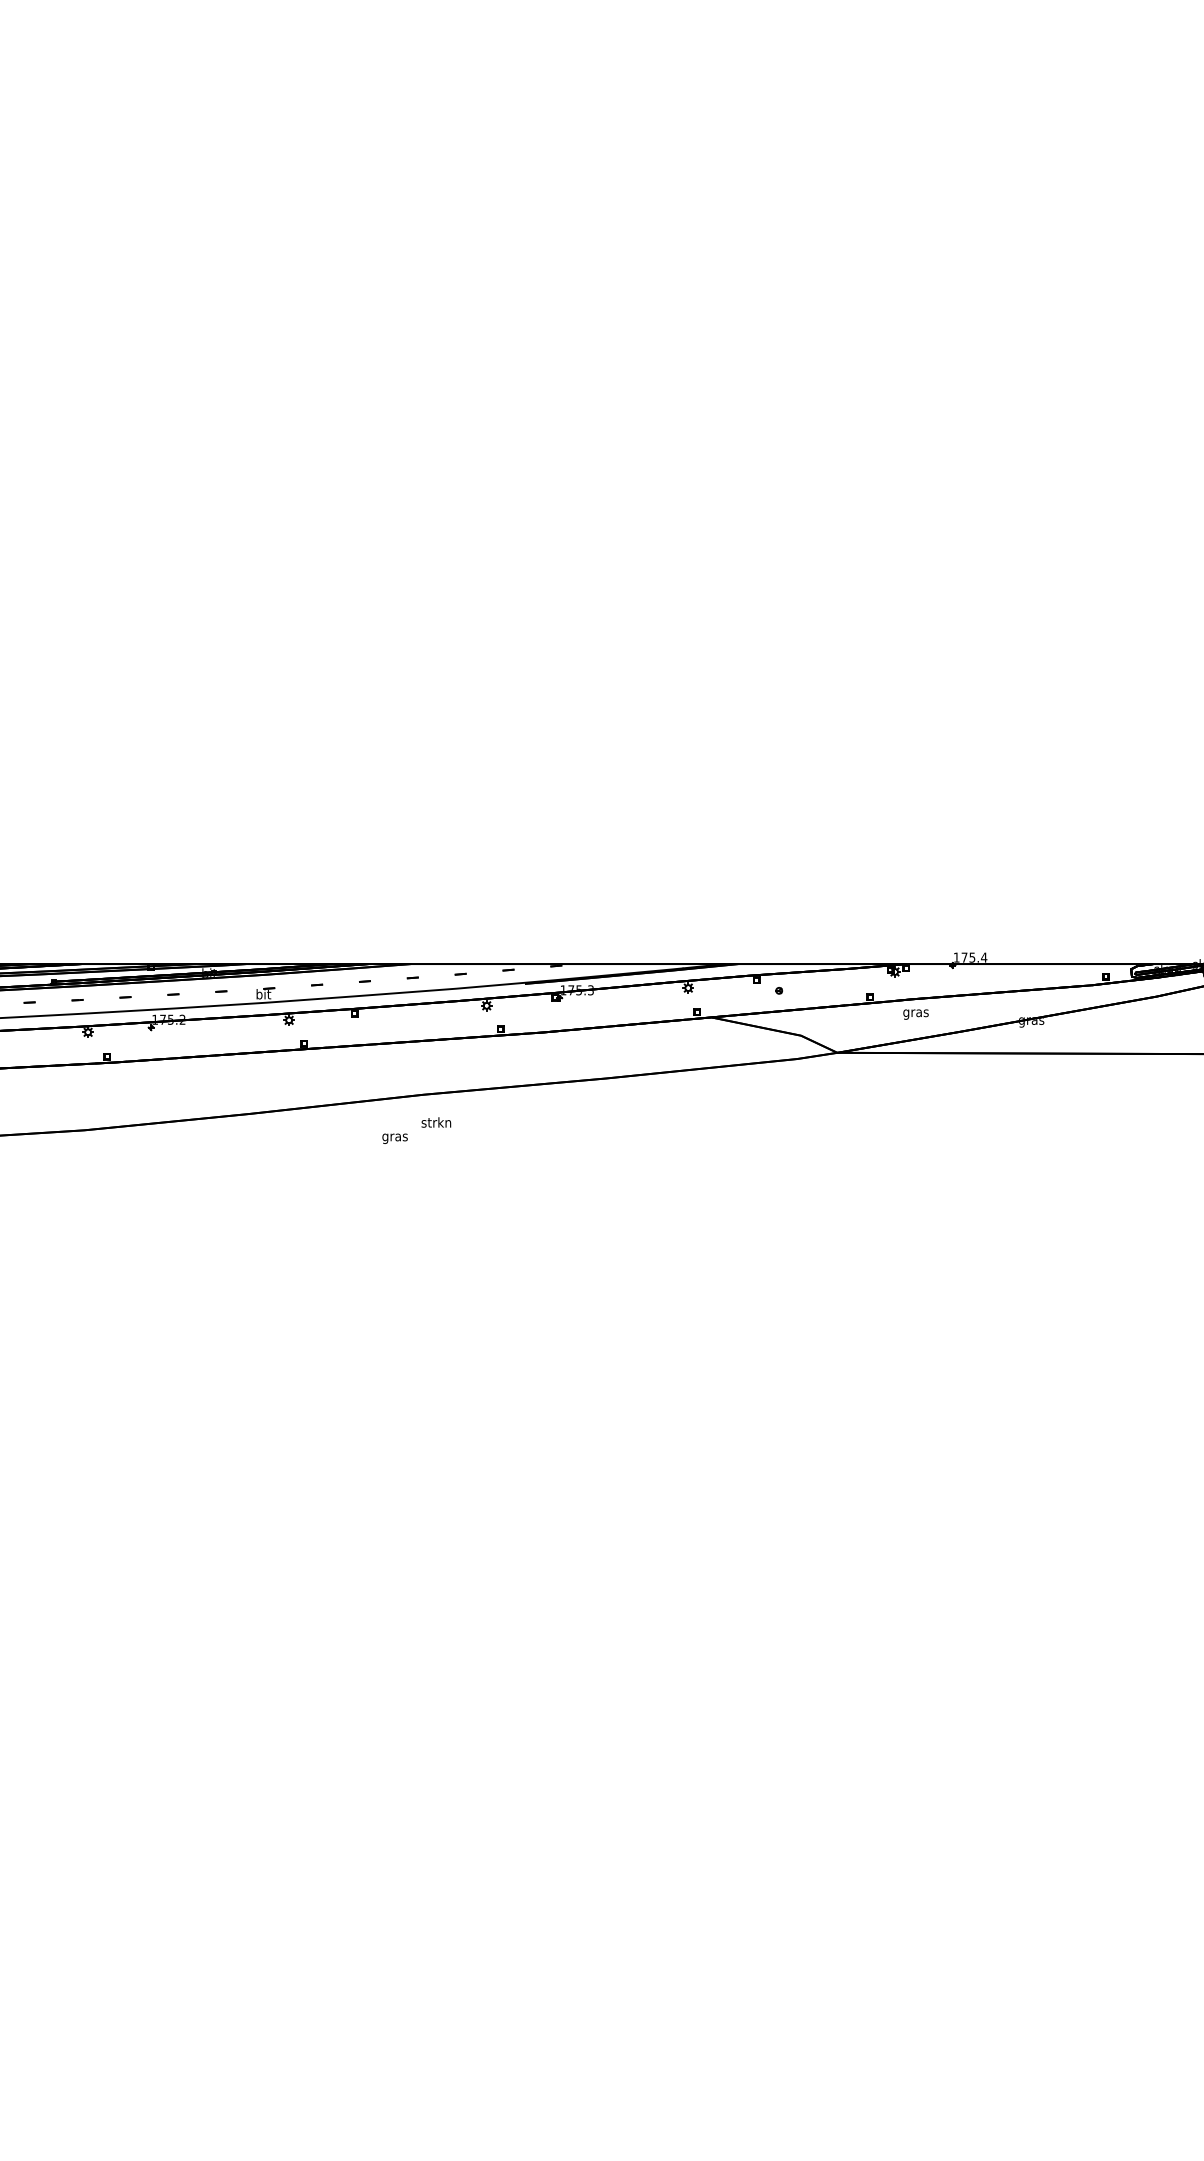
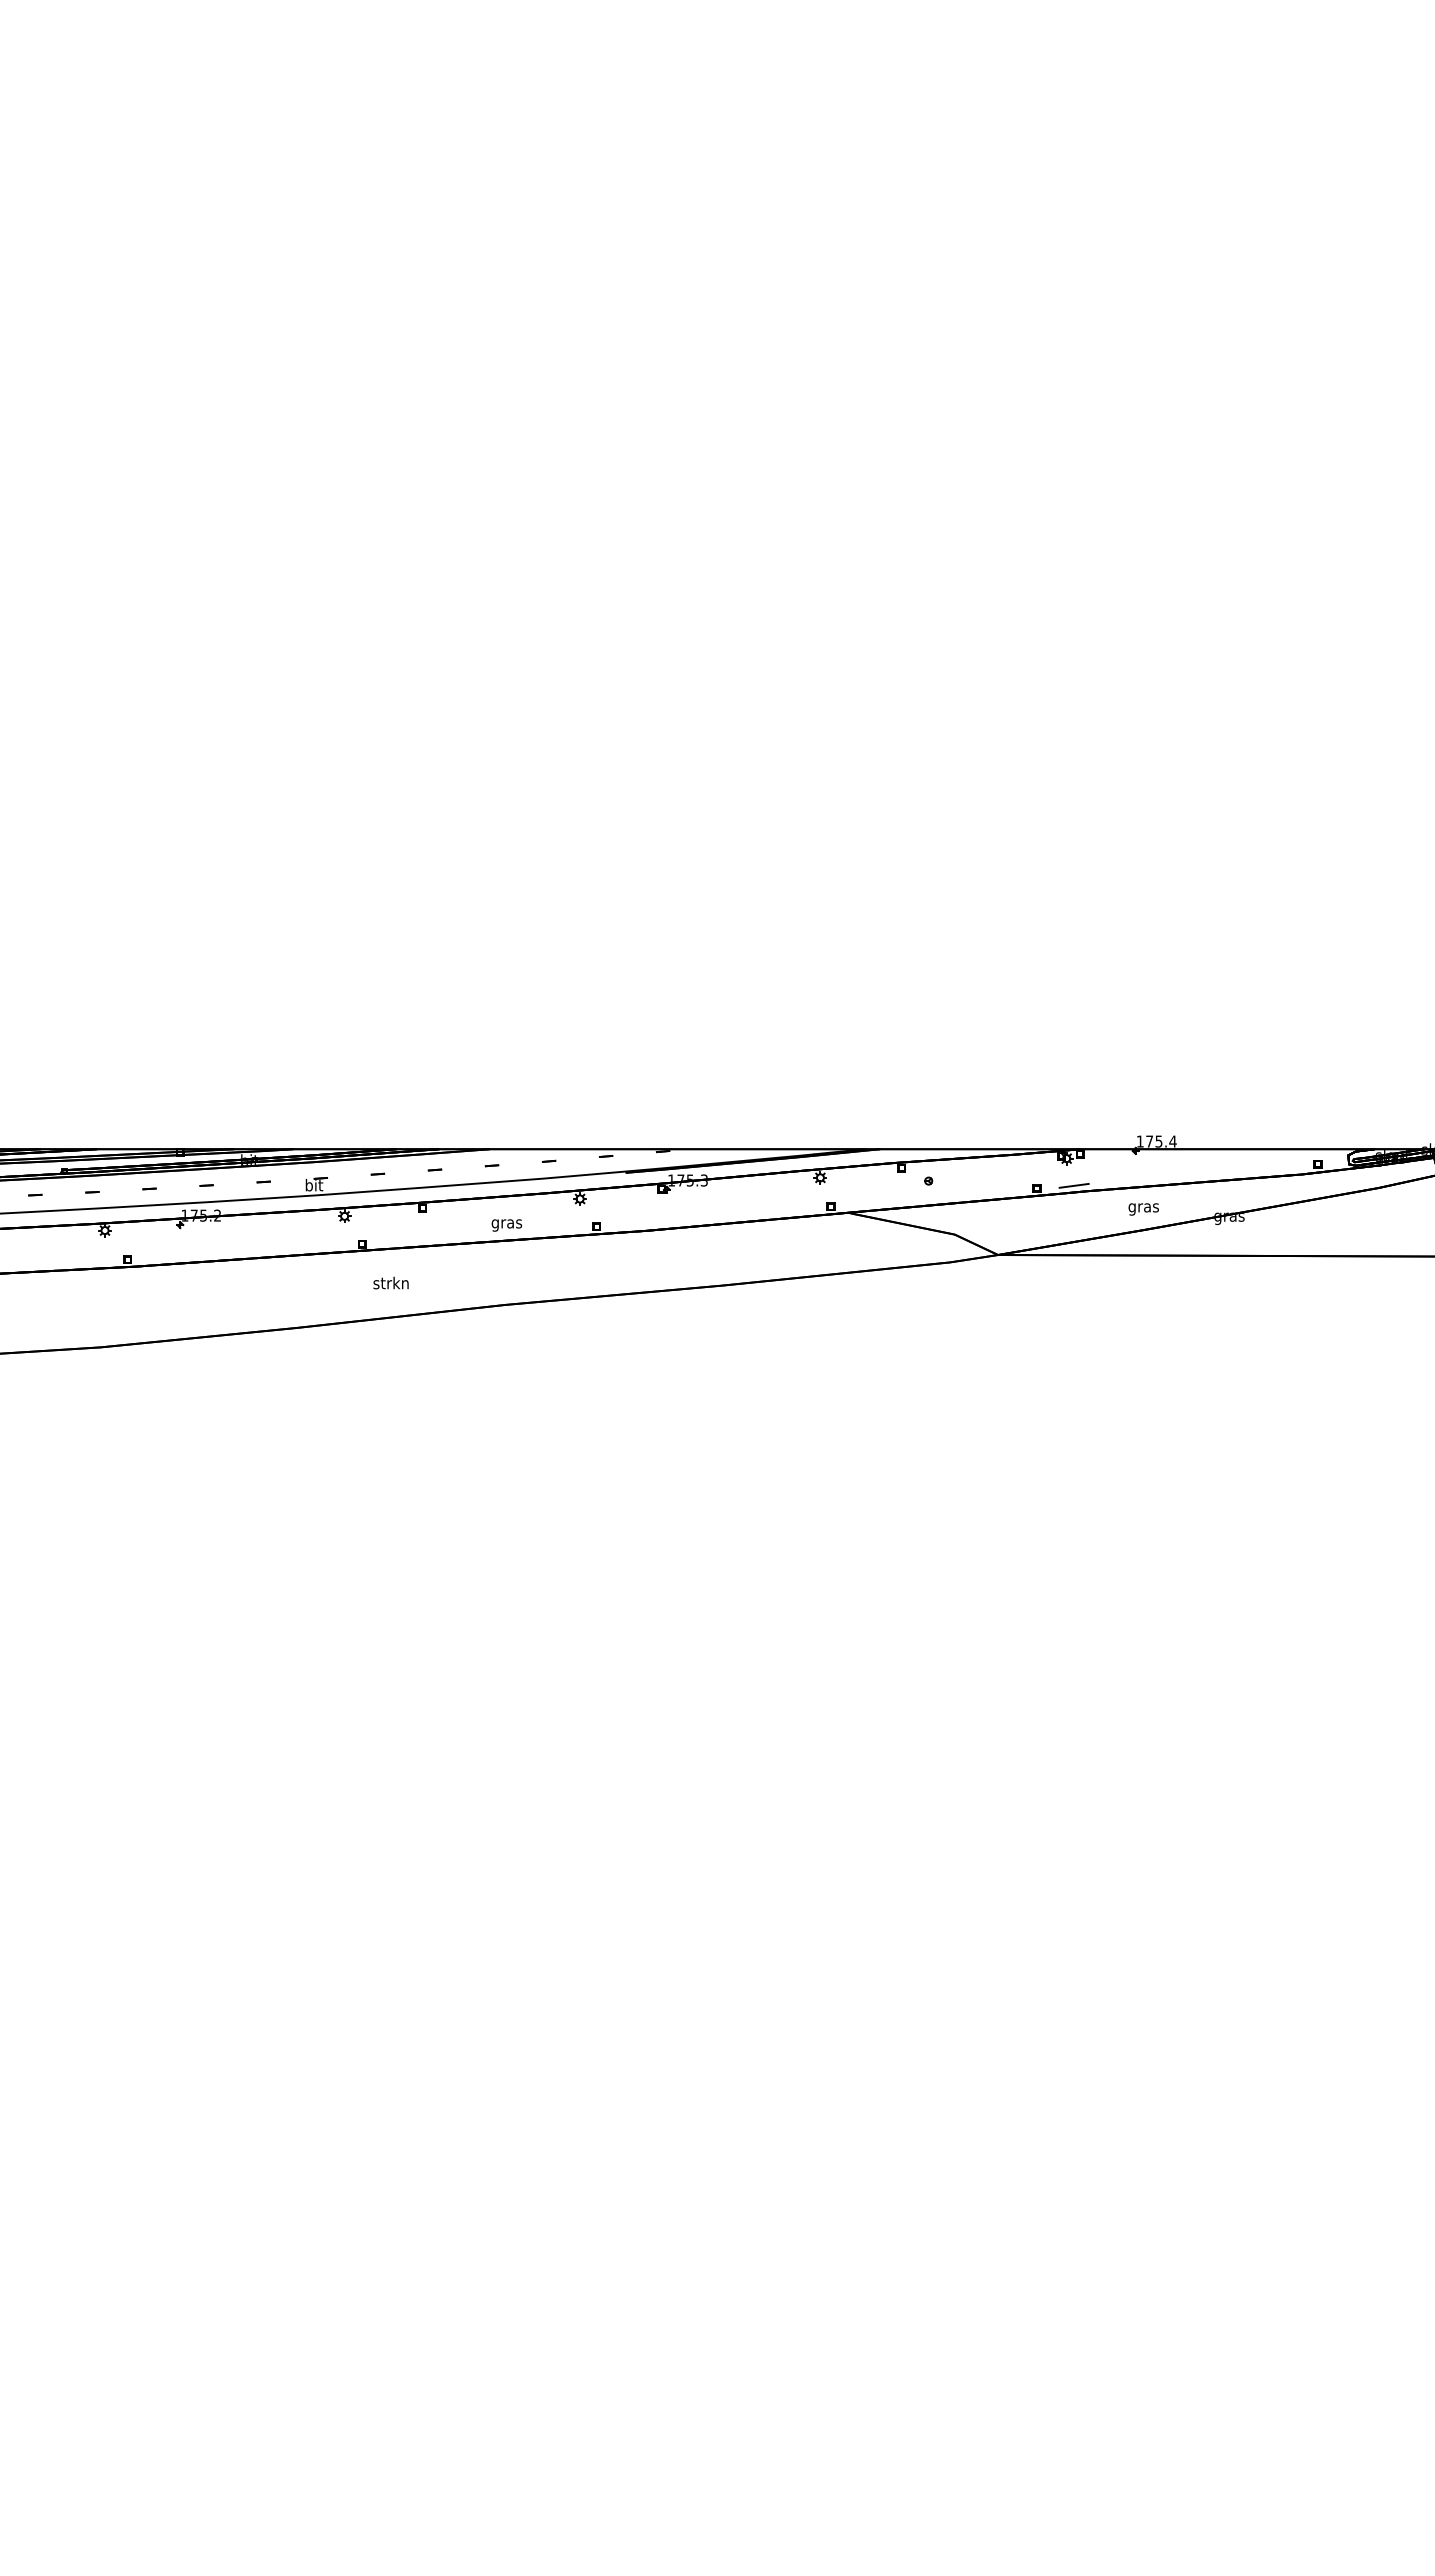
line: (900, 994) -> (1073, 1185), added
text: (915, 1014) -> (1143, 1209), moved
text: (435, 1122) -> (390, 1282), moved
text: (394, 1138) -> (506, 1225), moved

